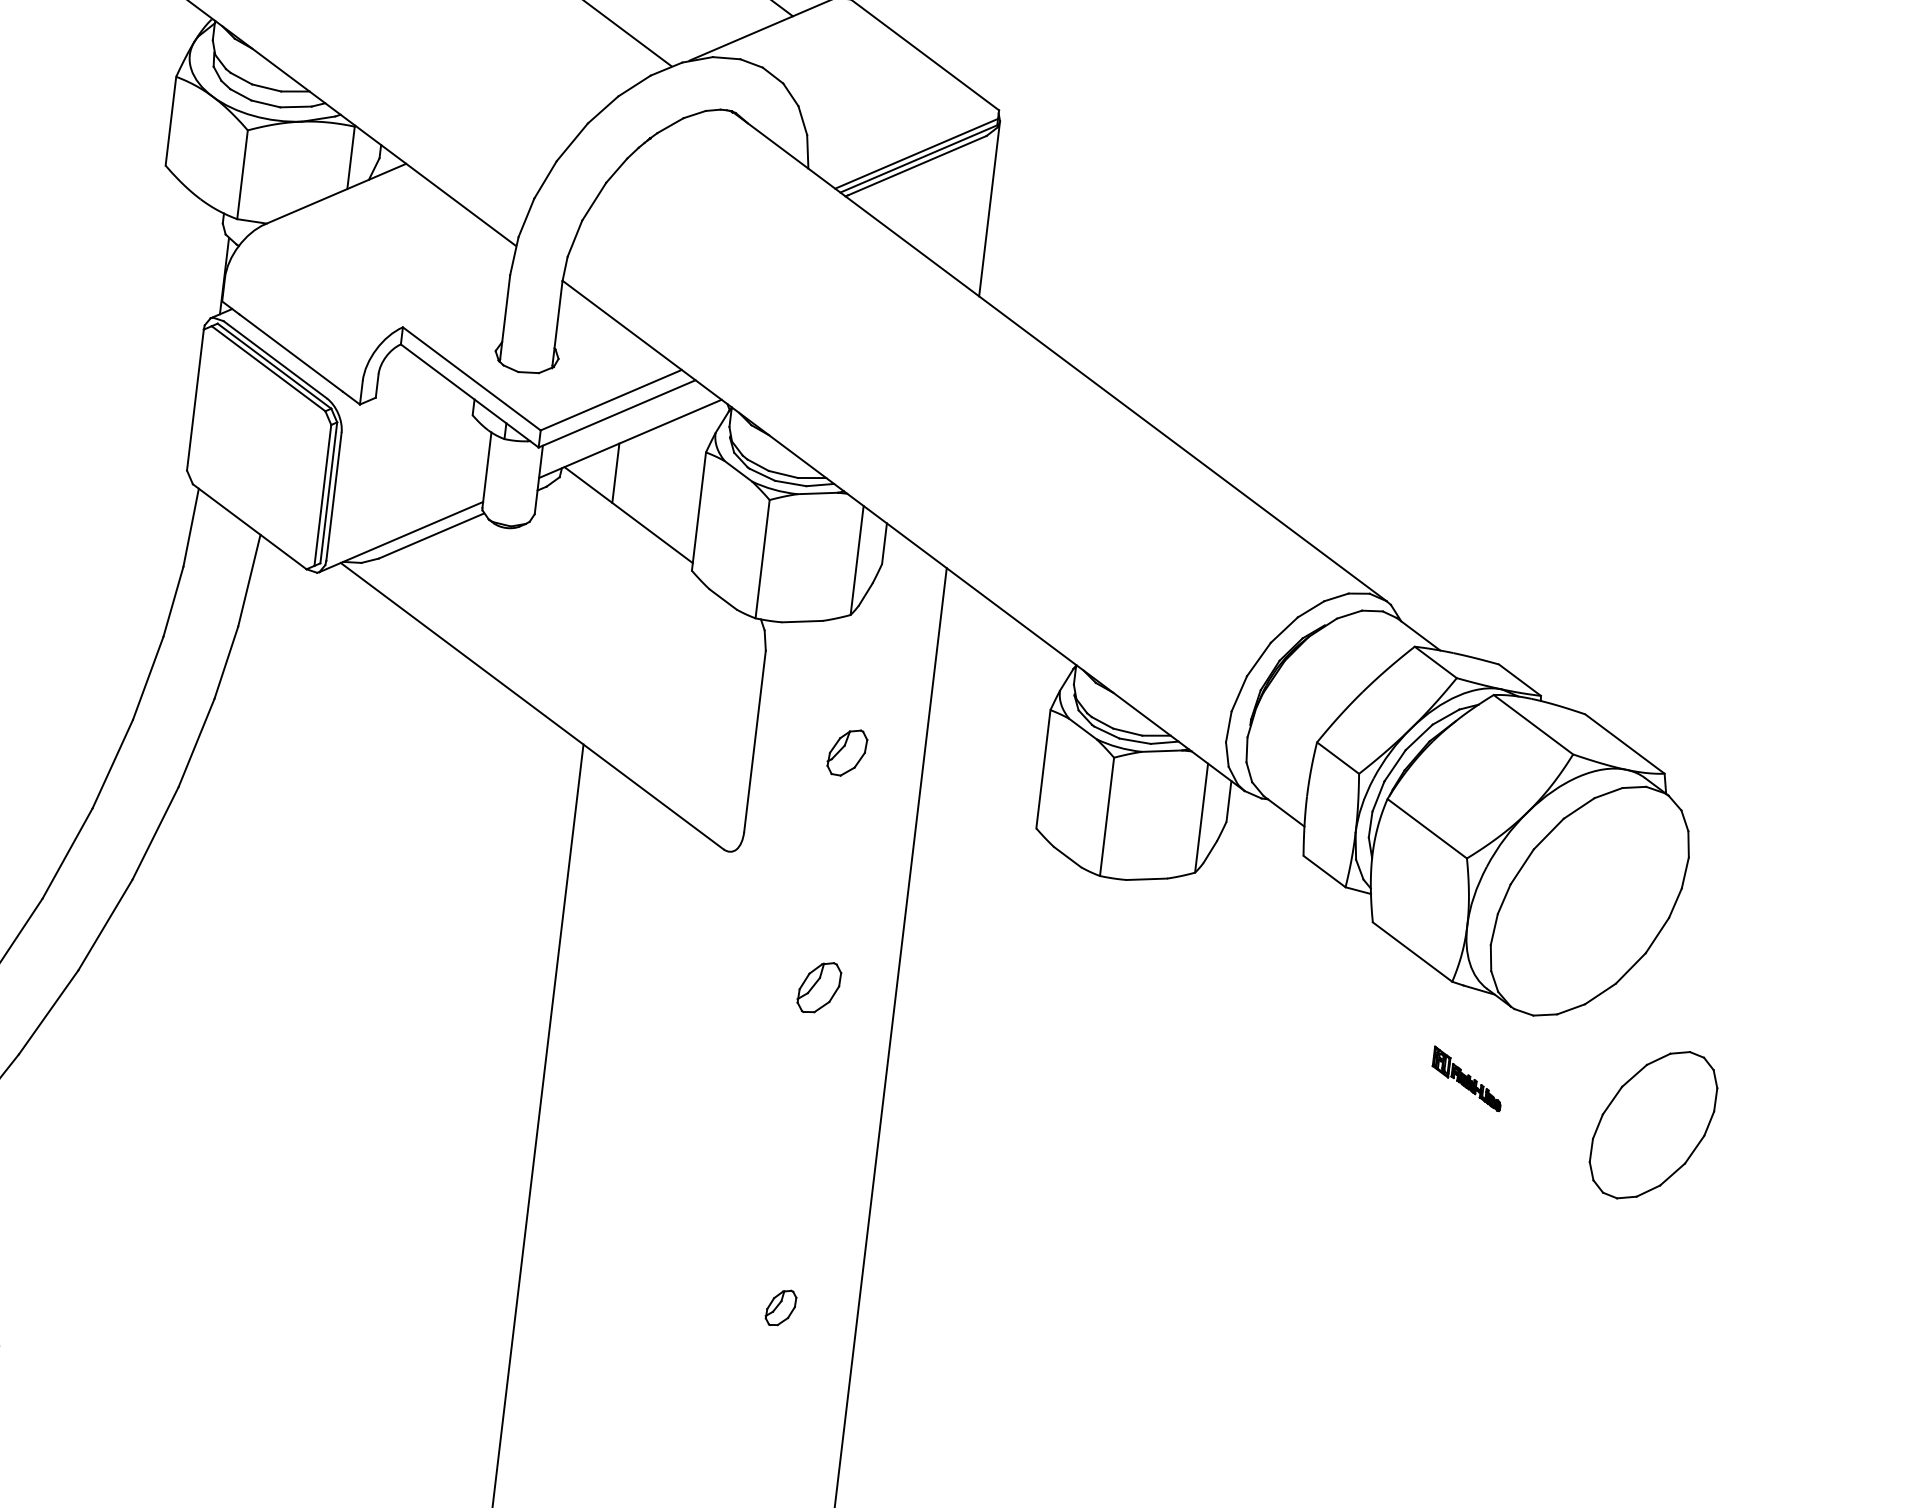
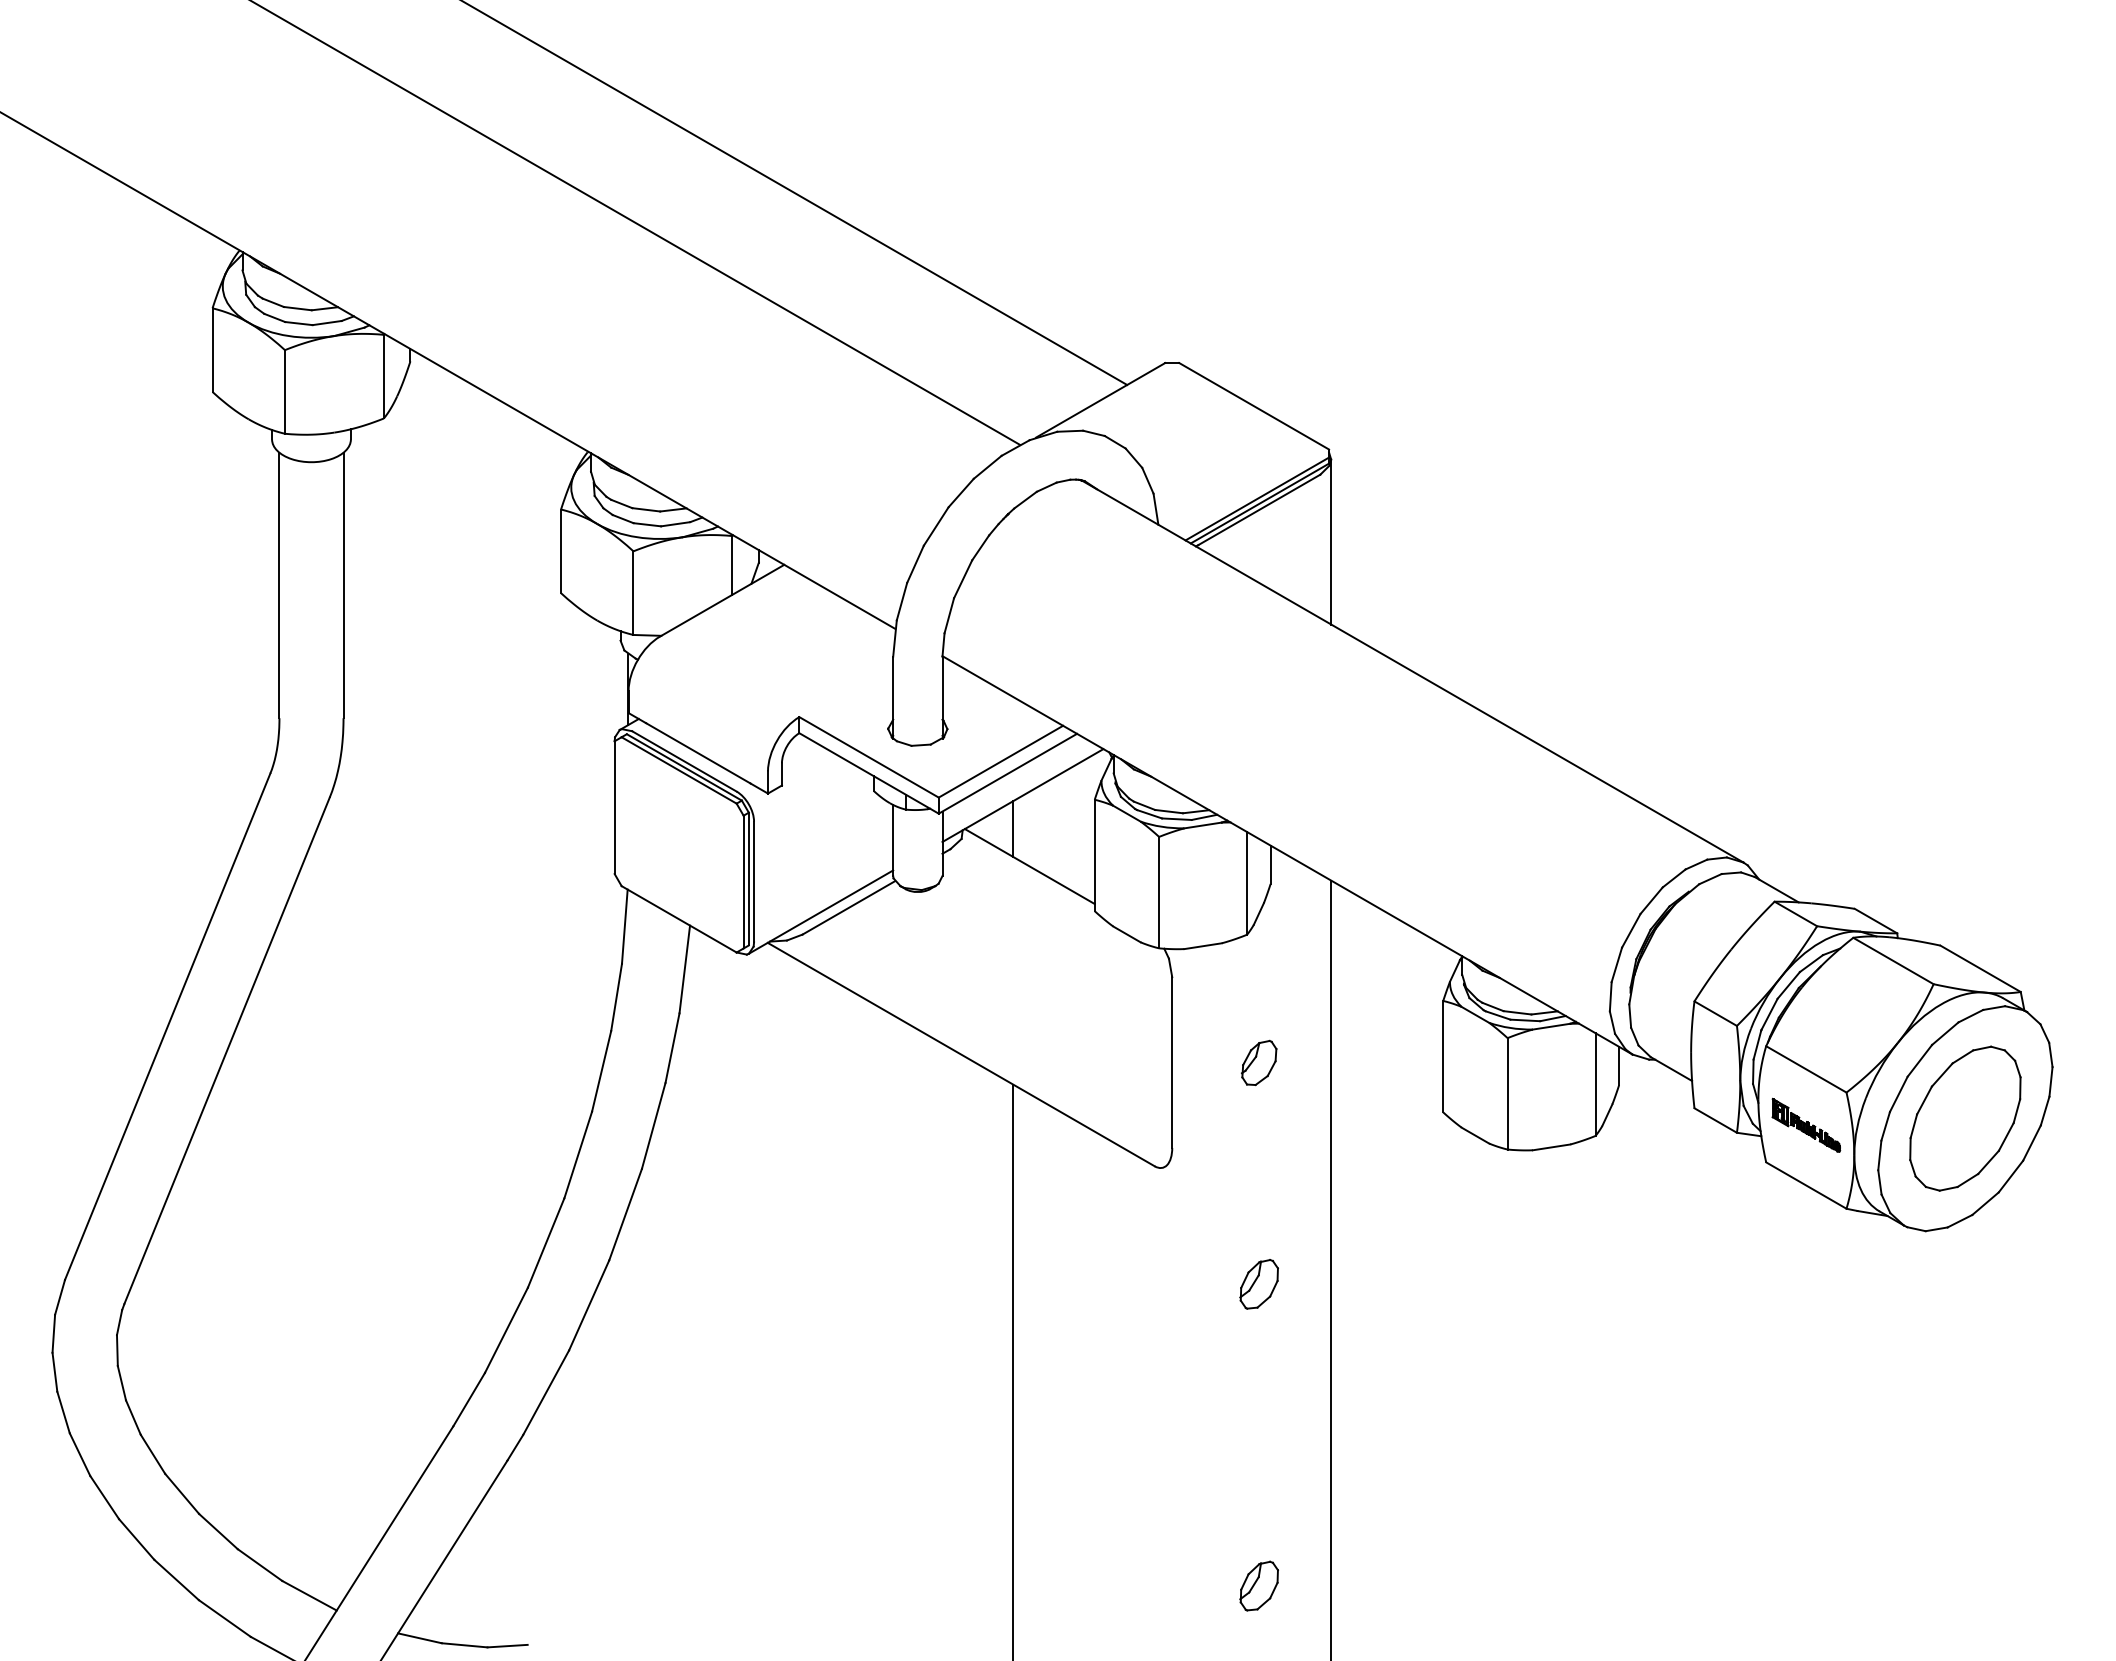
part: (1467, 1078) -> (1806, 1124), moved
part: (1653, 1125) -> (1965, 1118), moved
part: (780, 1307) -> (1258, 1585), size x1.43

